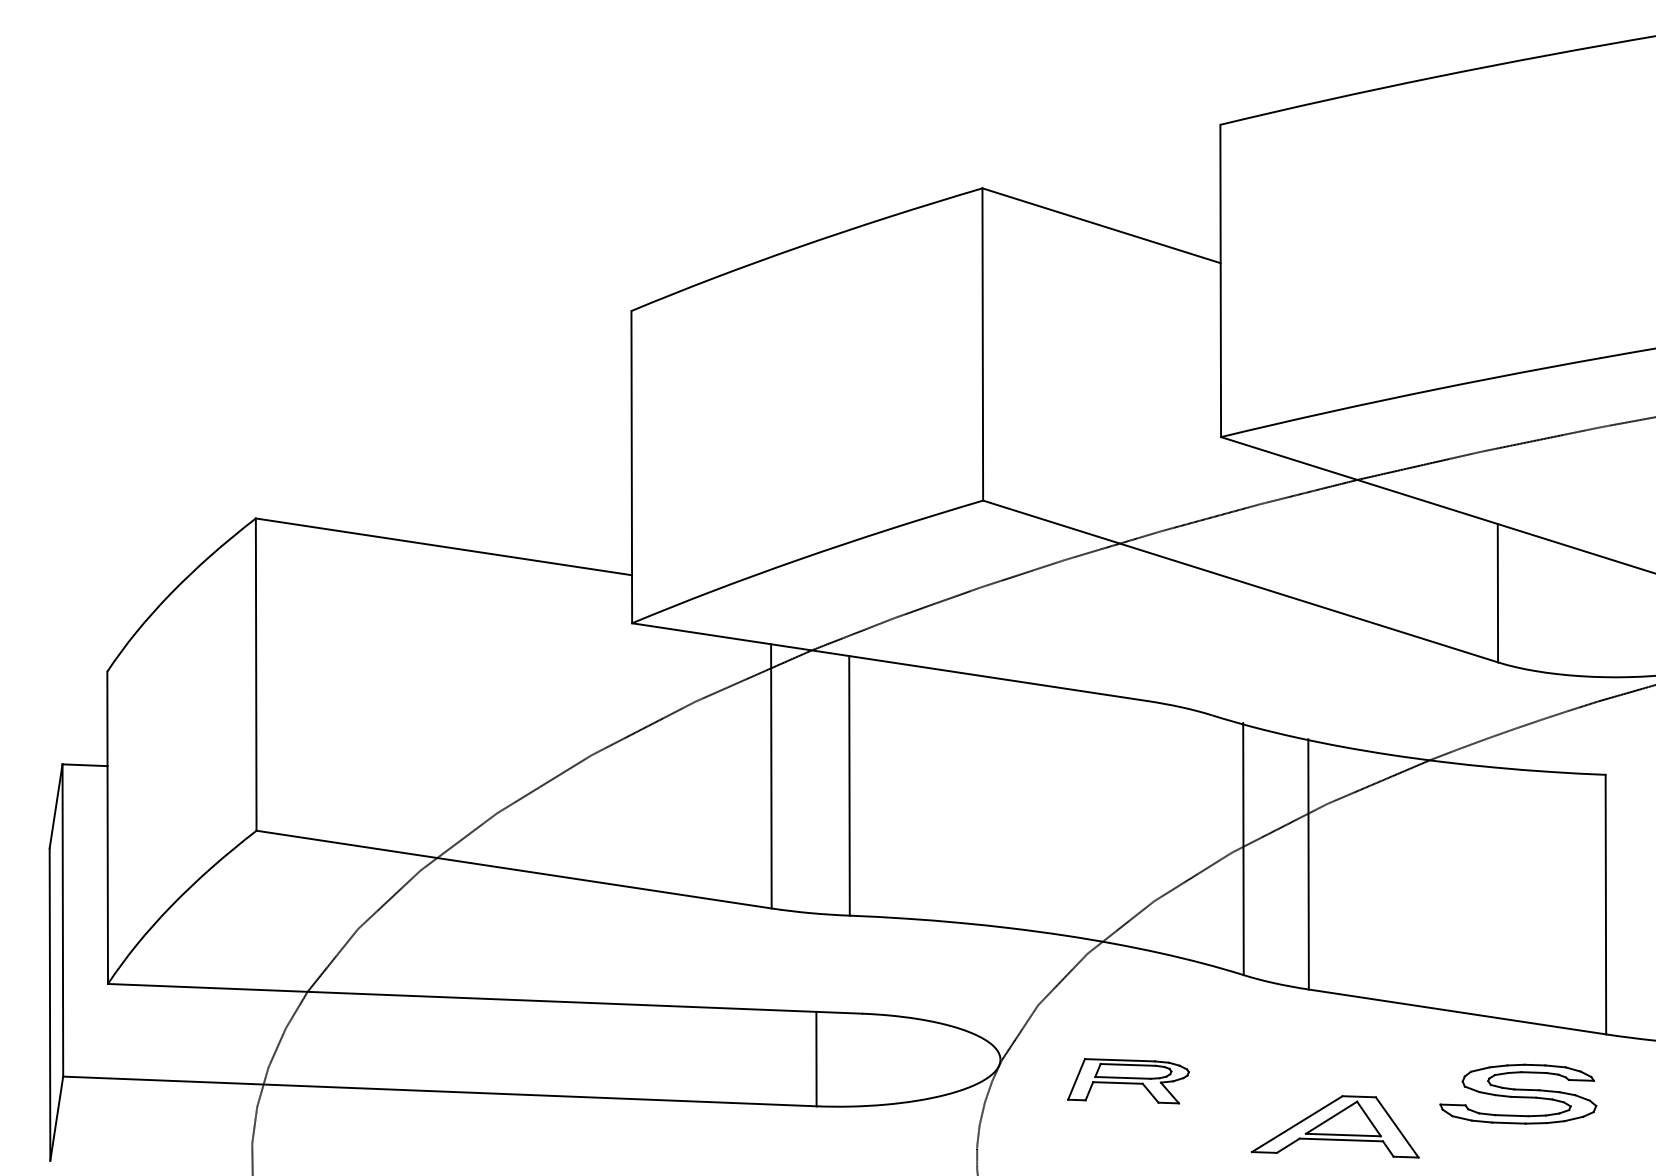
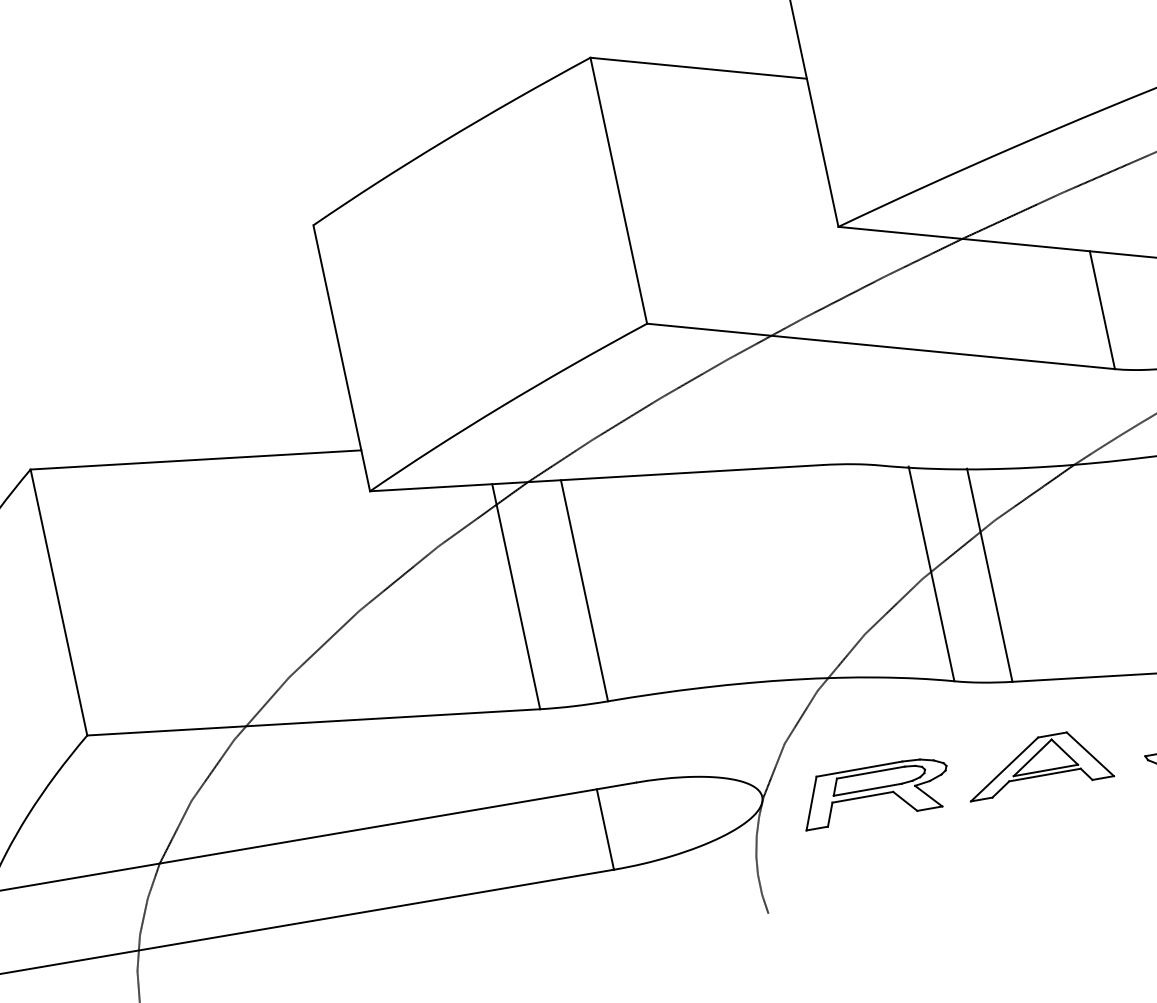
part: (1128, 1080) -> (875, 791), size x1.43
part: (1334, 1126) -> (1036, 764), moved

